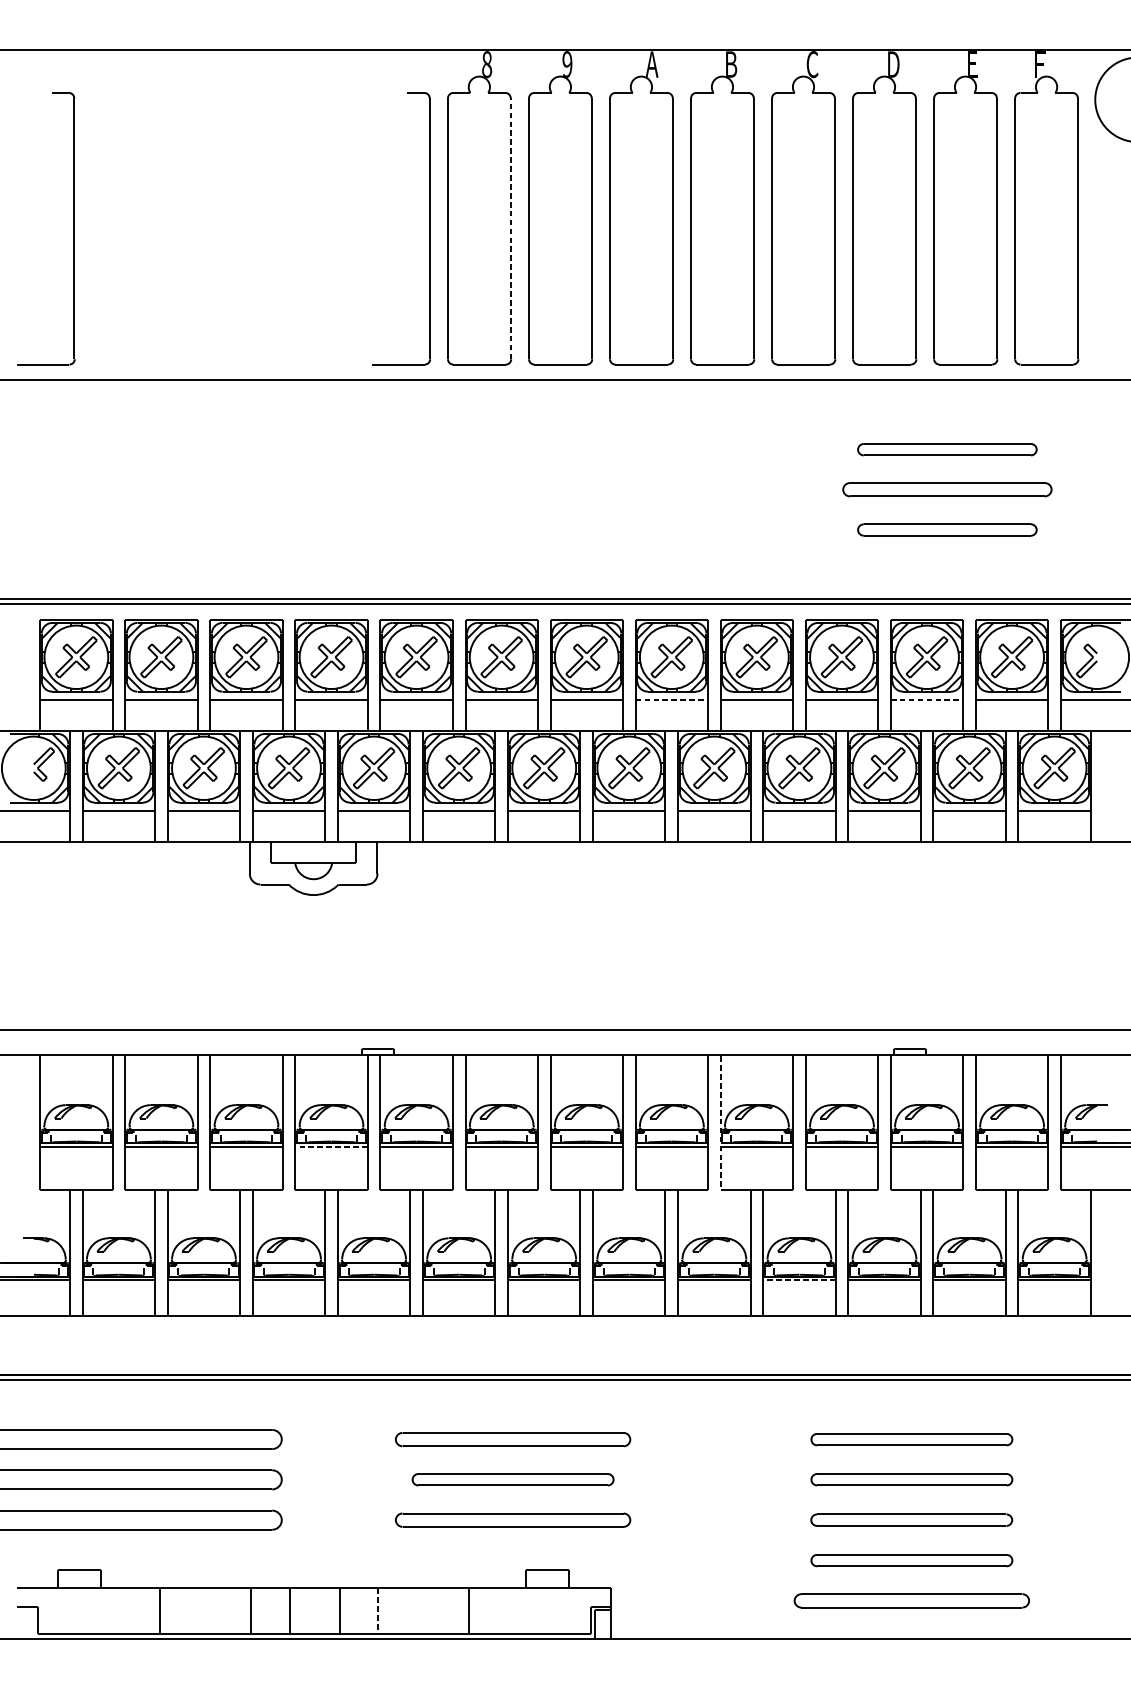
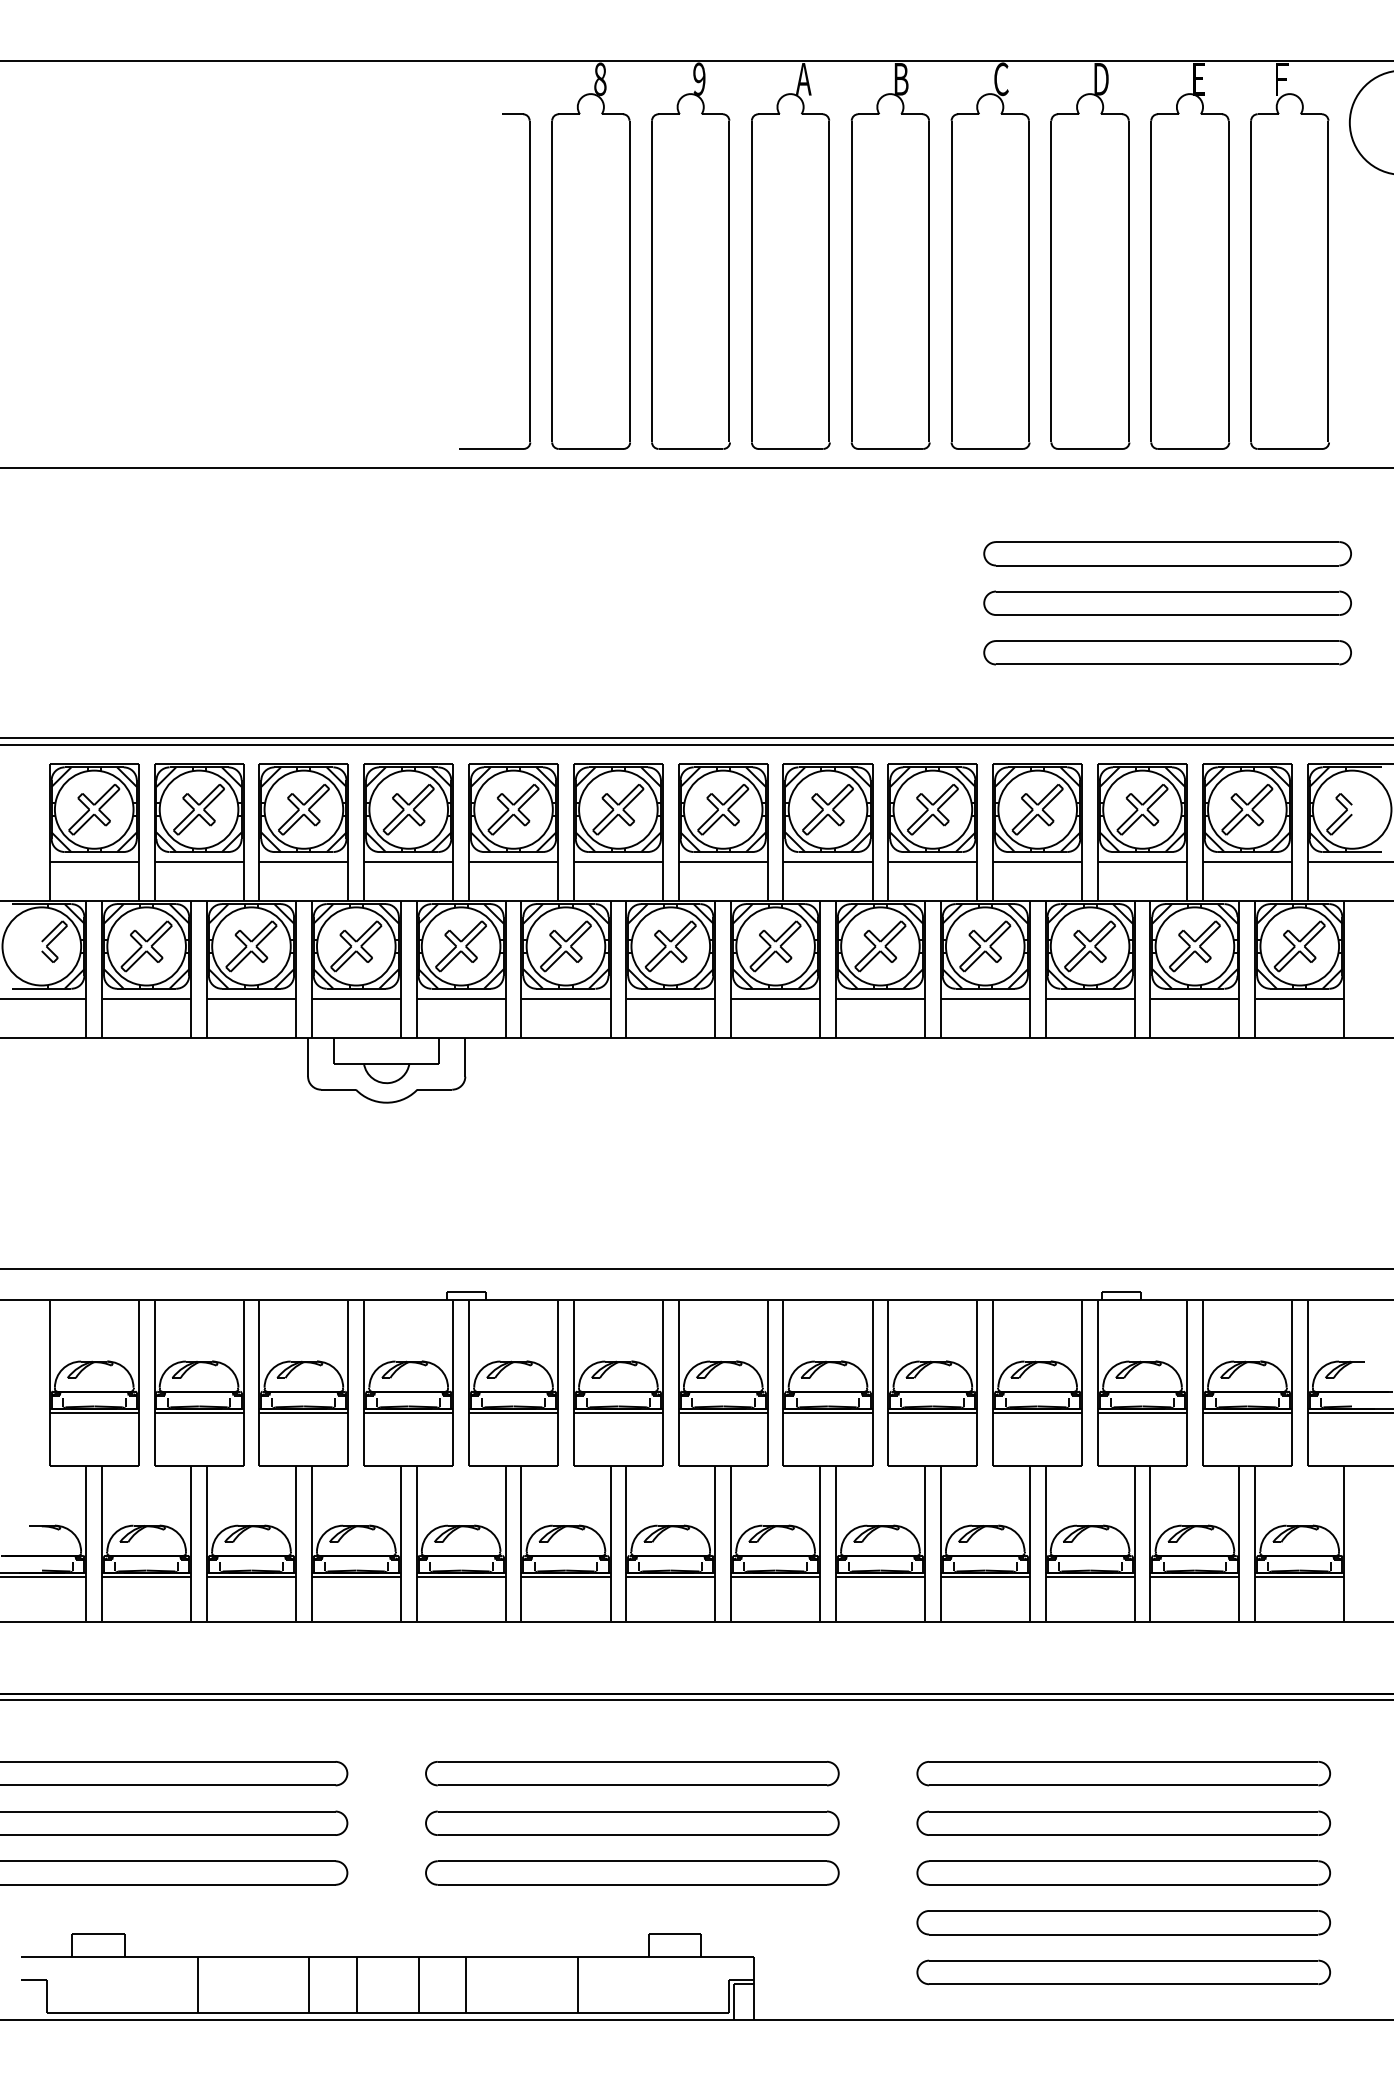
part: (74, 228) -> (91, 281), removed
line: (510, 228) -> (629, 281), dashed -> solid
part: (947, 449) -> (1167, 553), size x1.67
part: (947, 489) -> (1167, 602), size x1.43
part: (947, 529) -> (1167, 652), size x1.67
line: (672, 699) -> (828, 861), dashed -> solid
line: (927, 699) -> (1142, 861), dashed -> solid
line: (720, 1122) -> (888, 1383), dashed -> solid
line: (331, 1147) -> (408, 1413), dashed -> solid
line: (799, 1280) -> (985, 1577), dashed -> solid
part: (513, 1439) -> (632, 1773), size x1.43
part: (911, 1439) -> (1123, 1773), size x1.67
part: (513, 1479) -> (632, 1822), size x1.67
part: (911, 1479) -> (1123, 1822), size x1.67
part: (513, 1519) -> (632, 1872), size x1.43
part: (911, 1519) -> (1123, 1872), size x1.67
part: (911, 1560) -> (1123, 1922), size x1.67
part: (911, 1600) -> (1123, 1972), size x1.43
line: (378, 1611) -> (466, 1985), dashed -> solid

